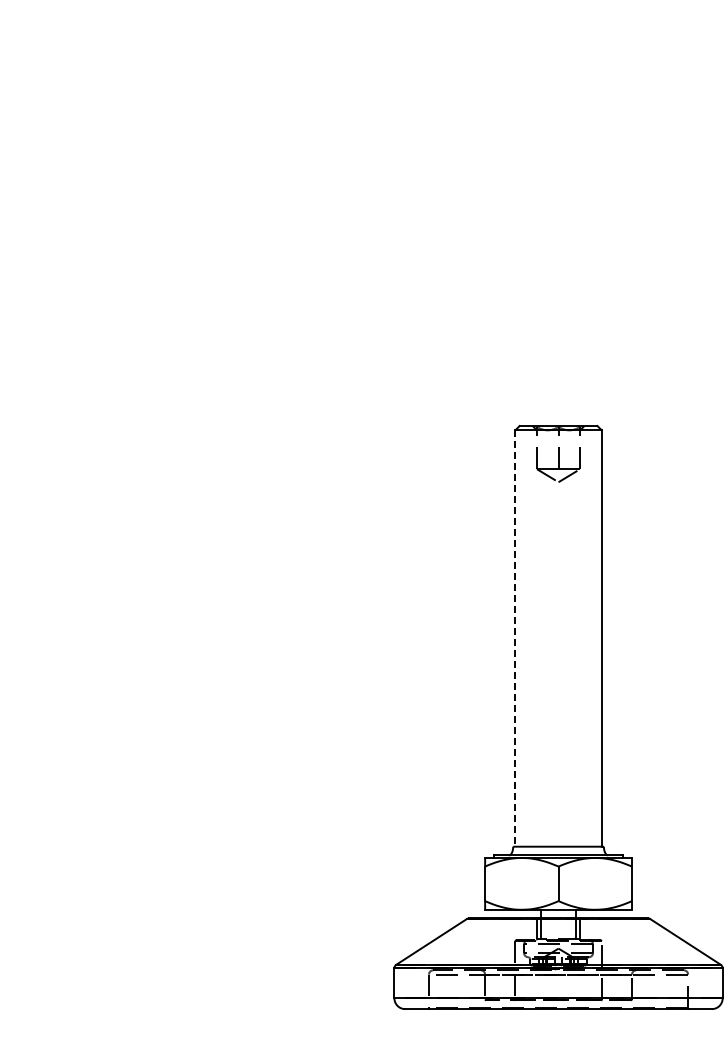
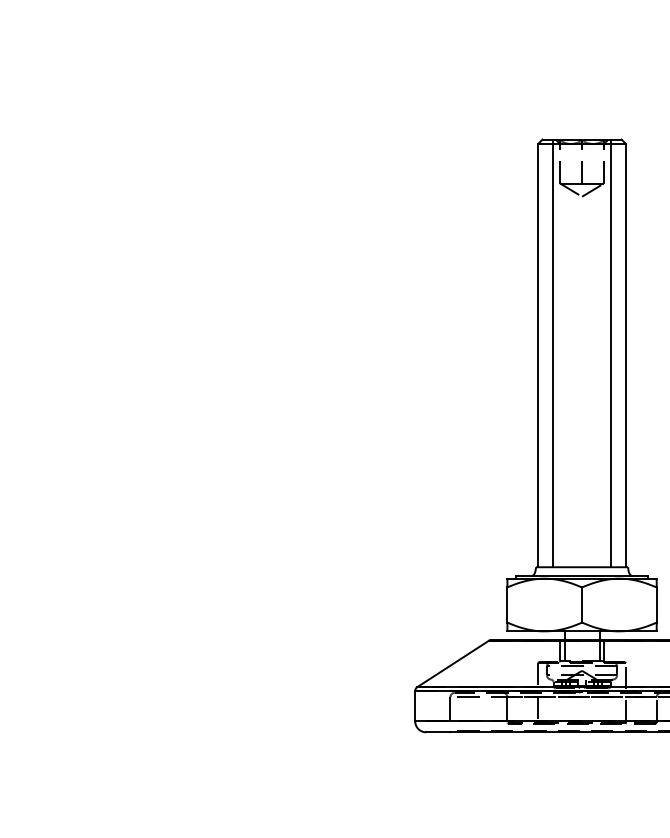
line: (529, 636) -> (552, 353), added
line: (587, 636) -> (611, 353), added
line: (515, 639) -> (538, 356), dashed -> solid

